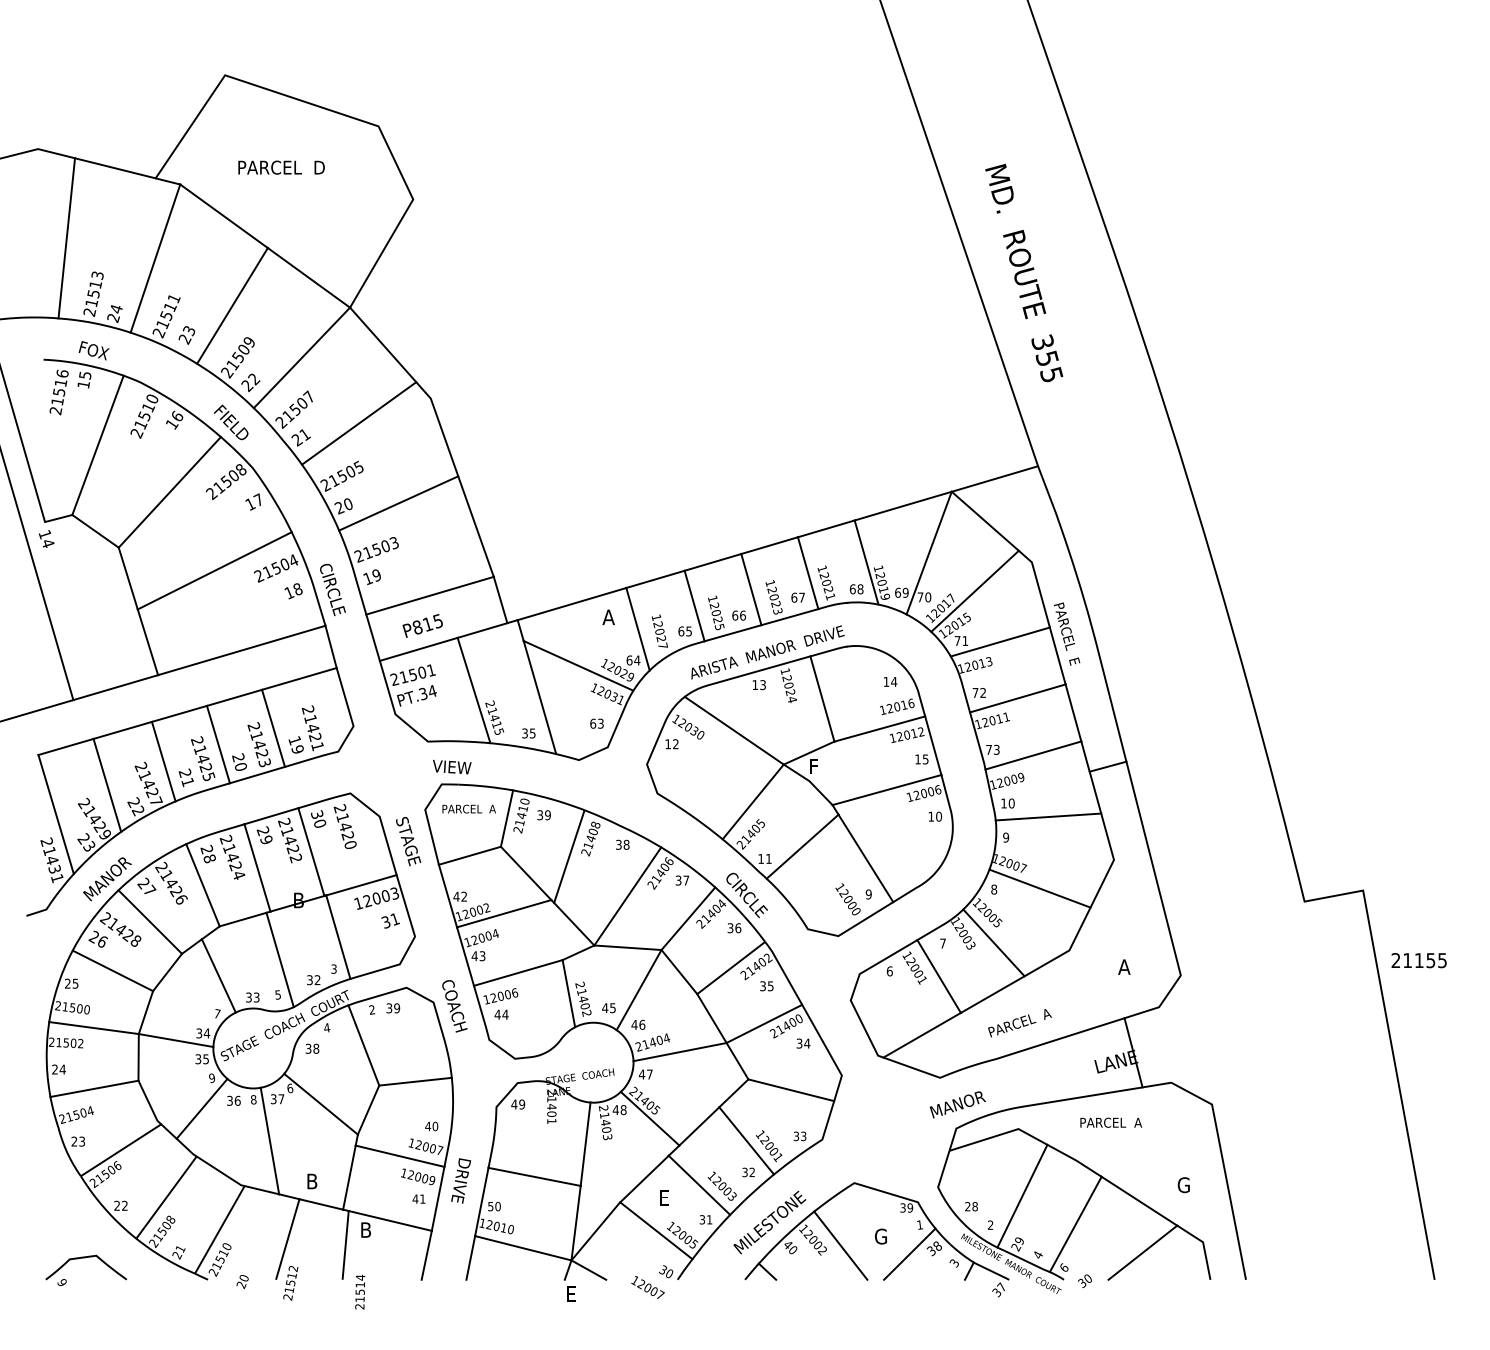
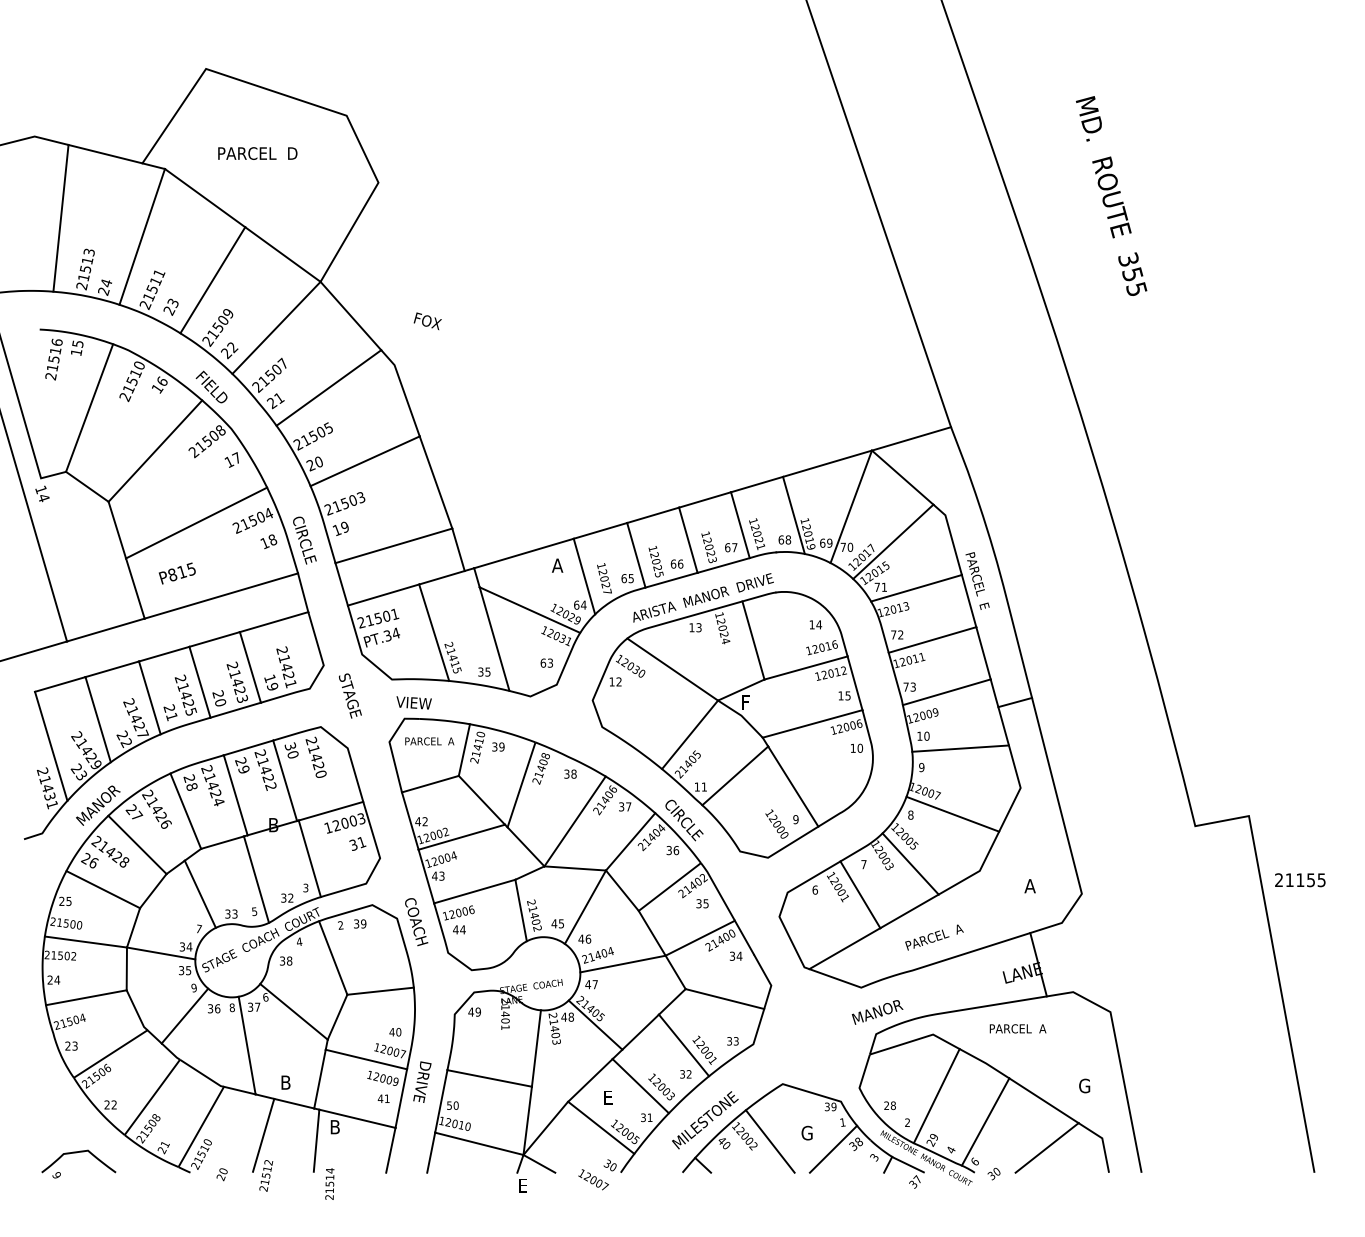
text: (1024, 272) -> (1111, 195), moved
text: (93, 350) -> (427, 321), moved
text: (422, 625) -> (177, 573), moved
text: (408, 841) -> (350, 695), moved

